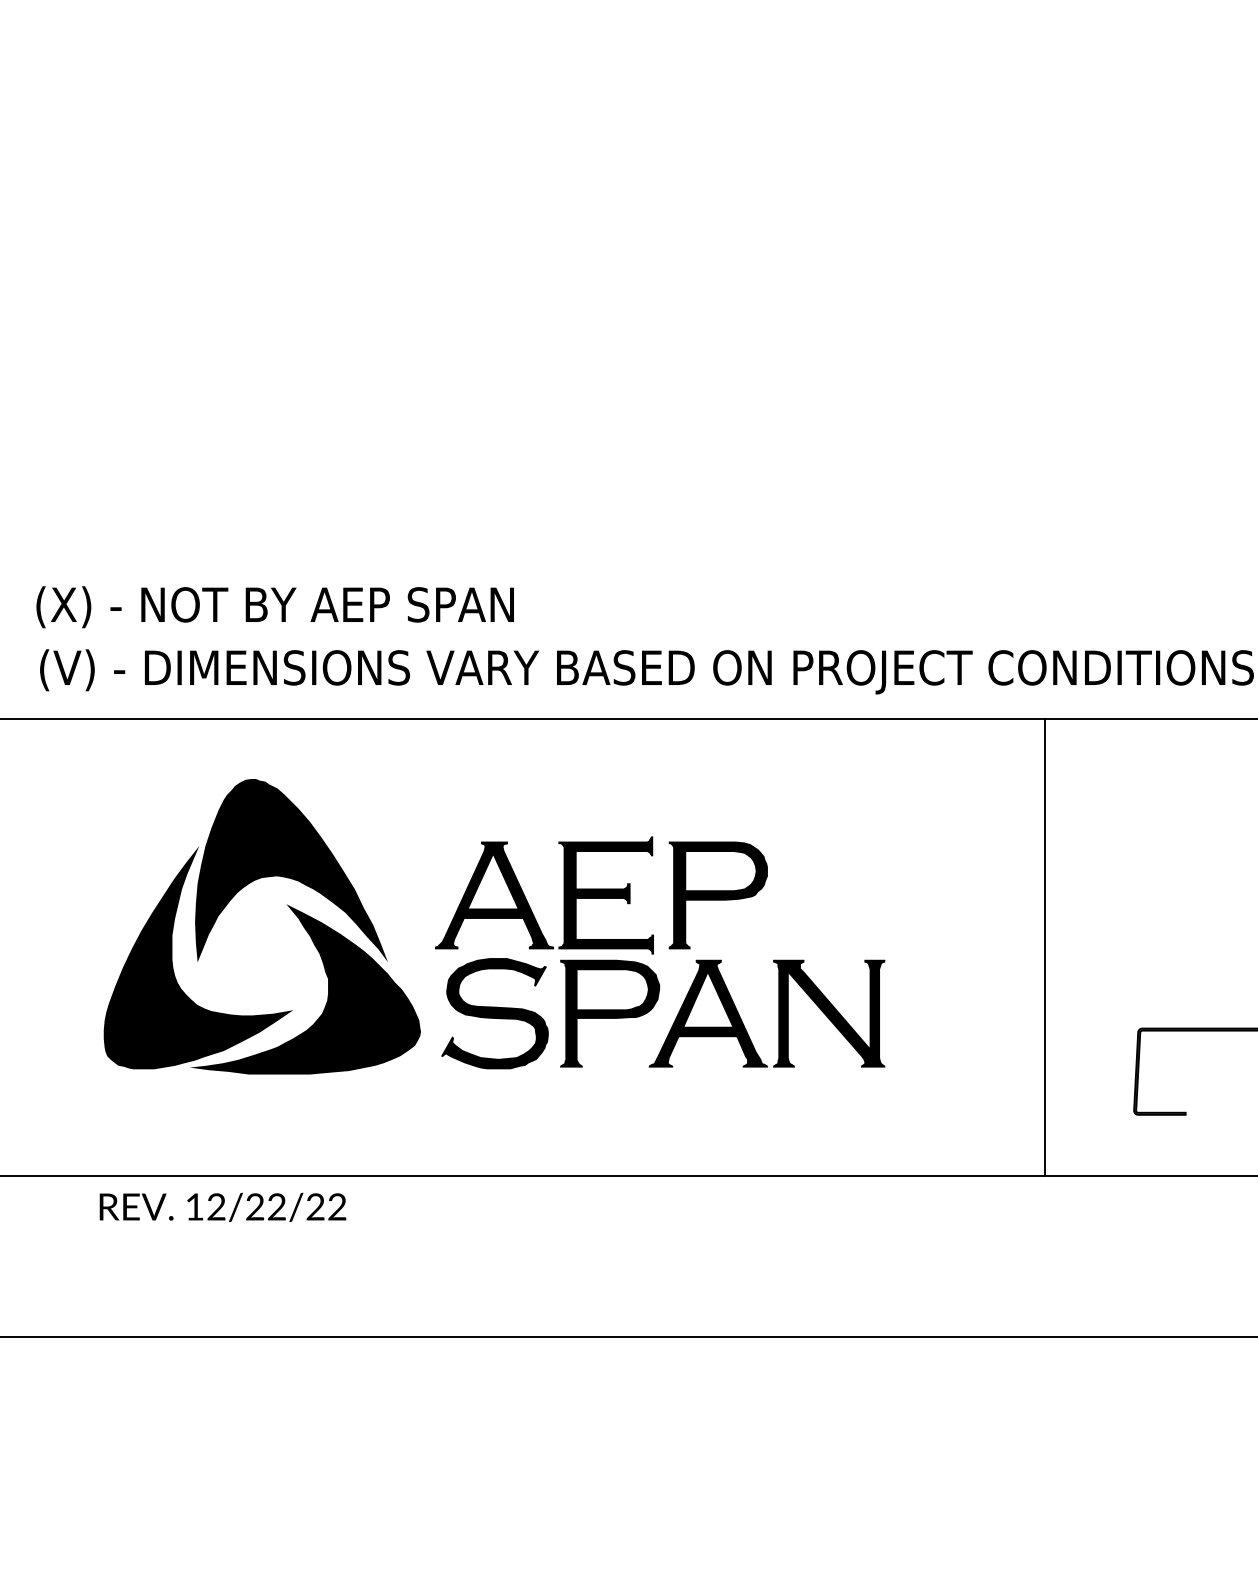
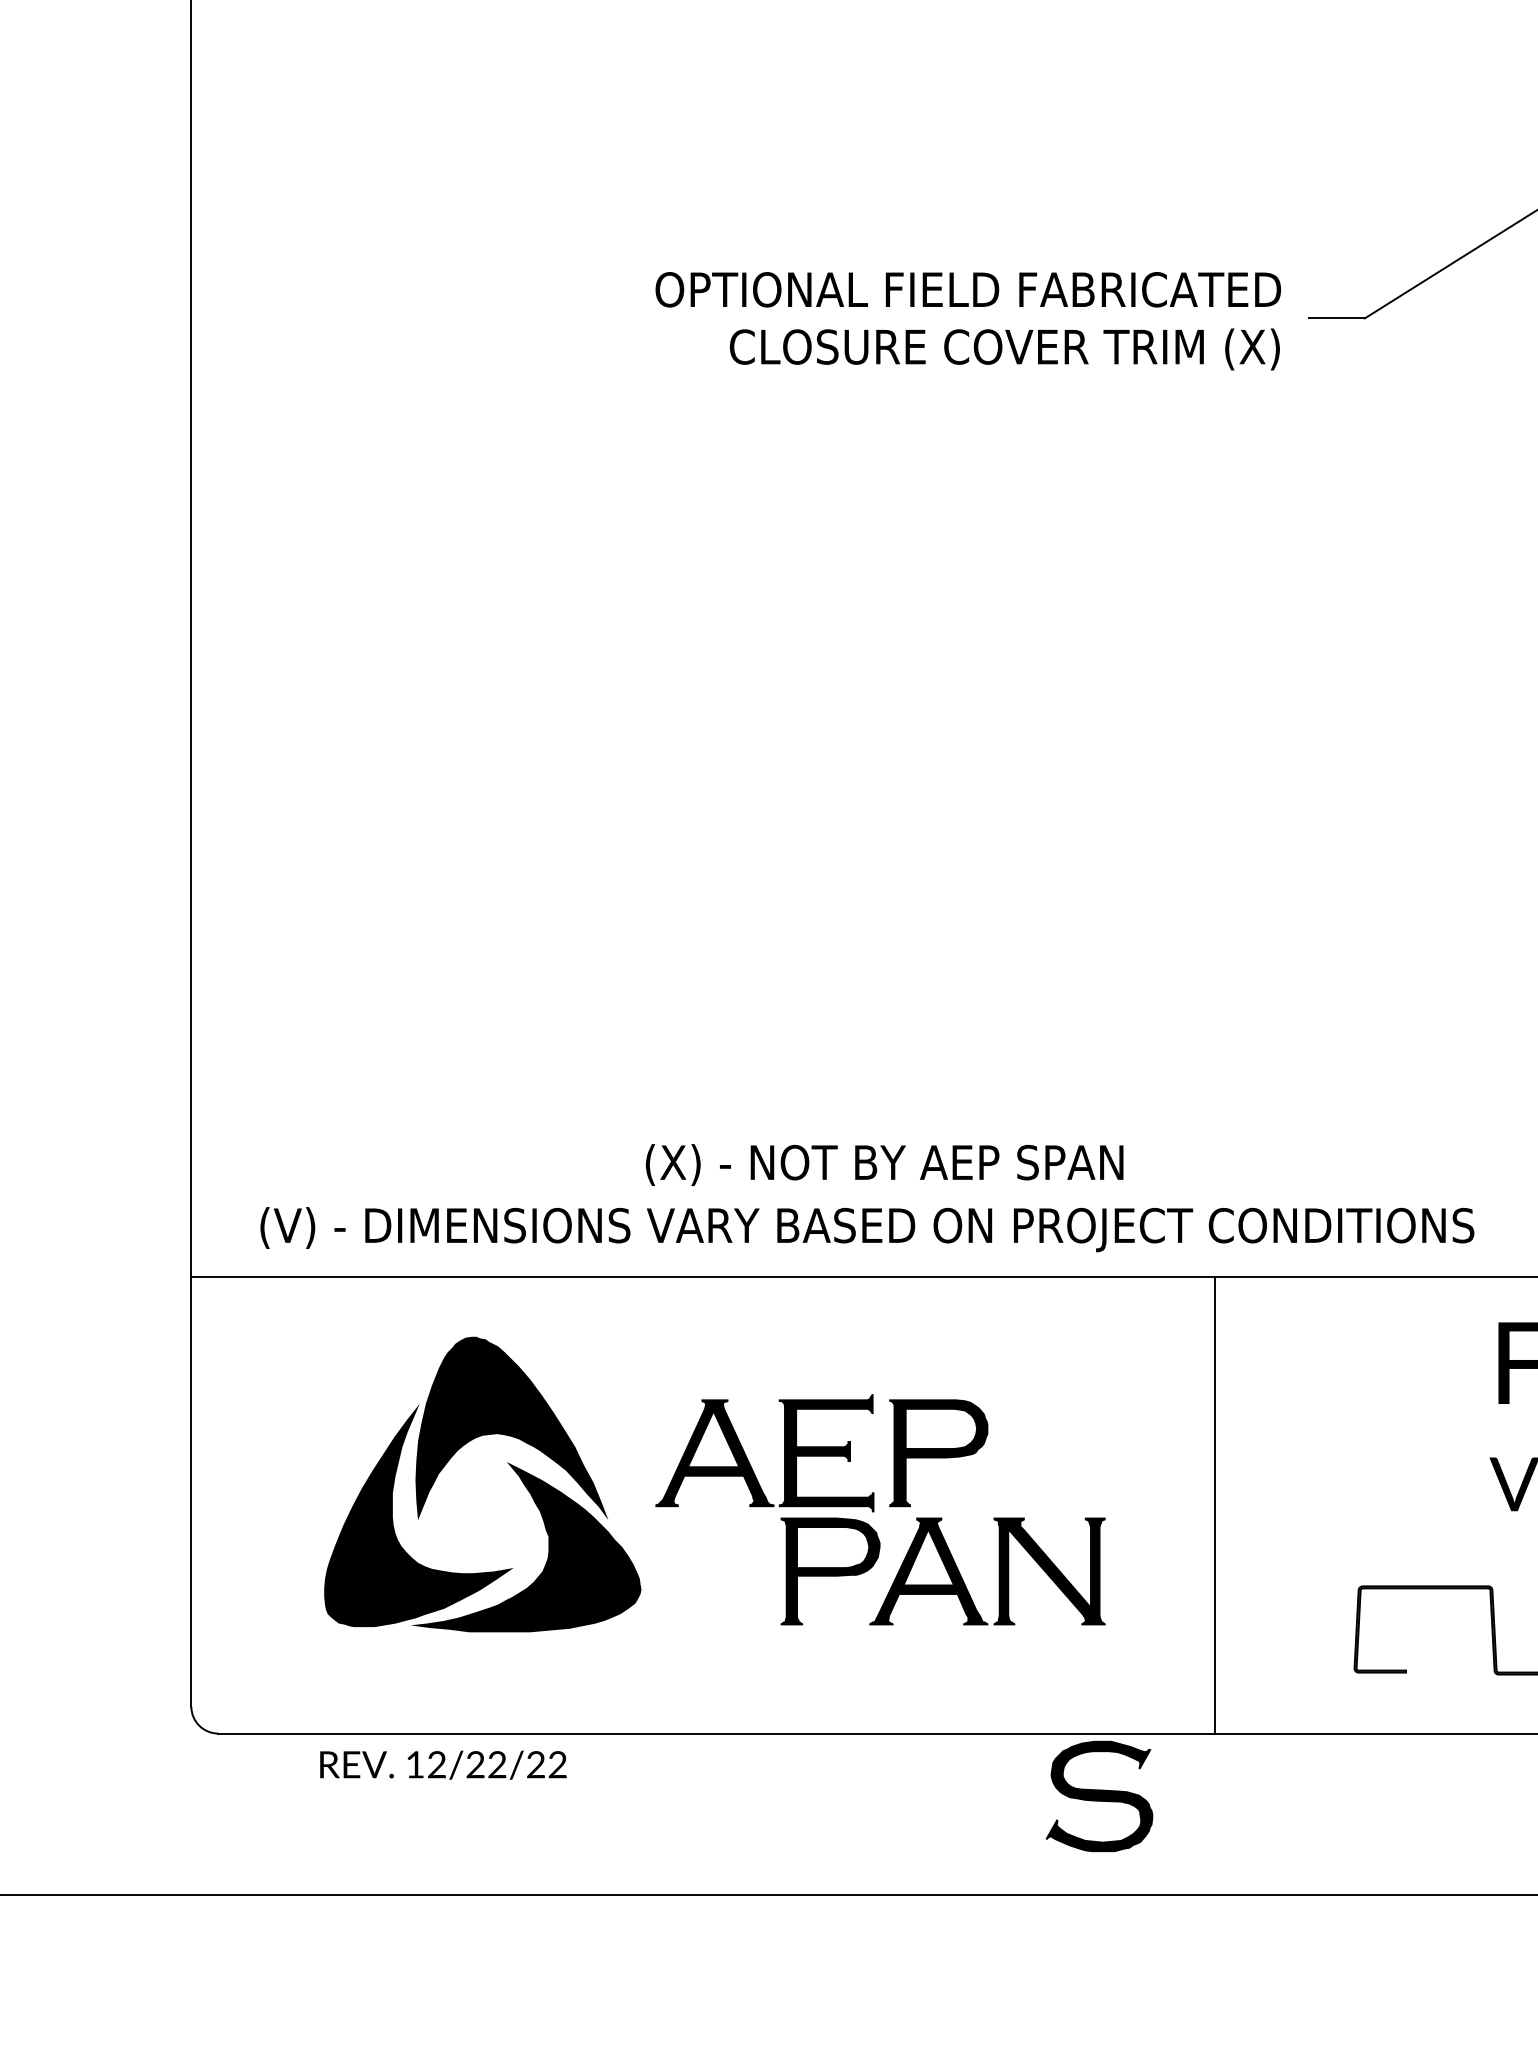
text: (275, 606) -> (884, 1164), moved
line: (1045, 947) -> (1215, 1505), moved
part: (495, 1012) -> (1099, 1795), moved

